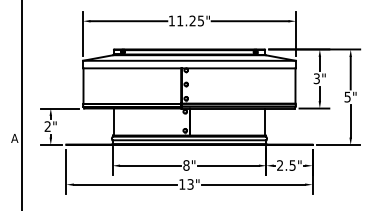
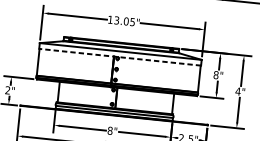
text: (186, 20) -> (121, 20), 11.25" -> 13.05"
line: (189, 68) -> (120, 57), solid -> dashed
text: (316, 78) -> (215, 74), 3" -> 8"
text: (347, 96) -> (238, 91), 5" -> 4"

